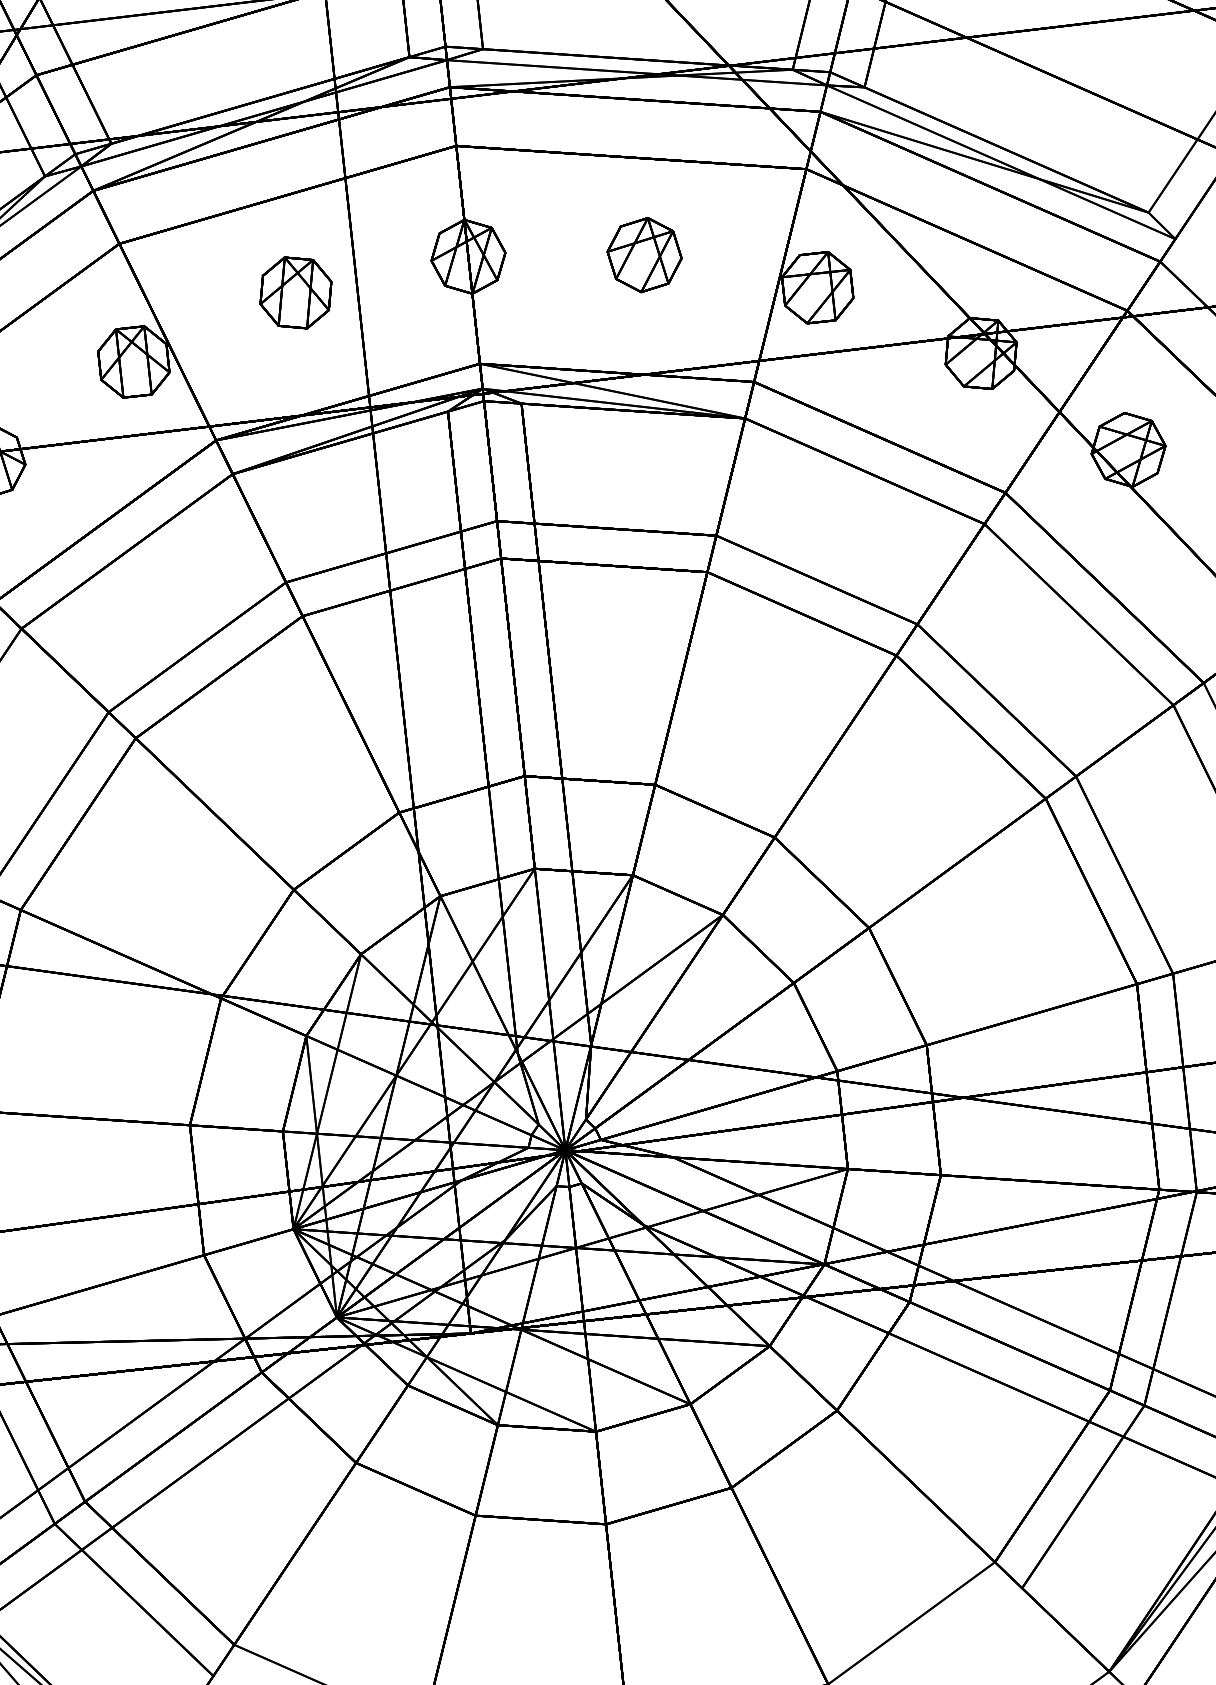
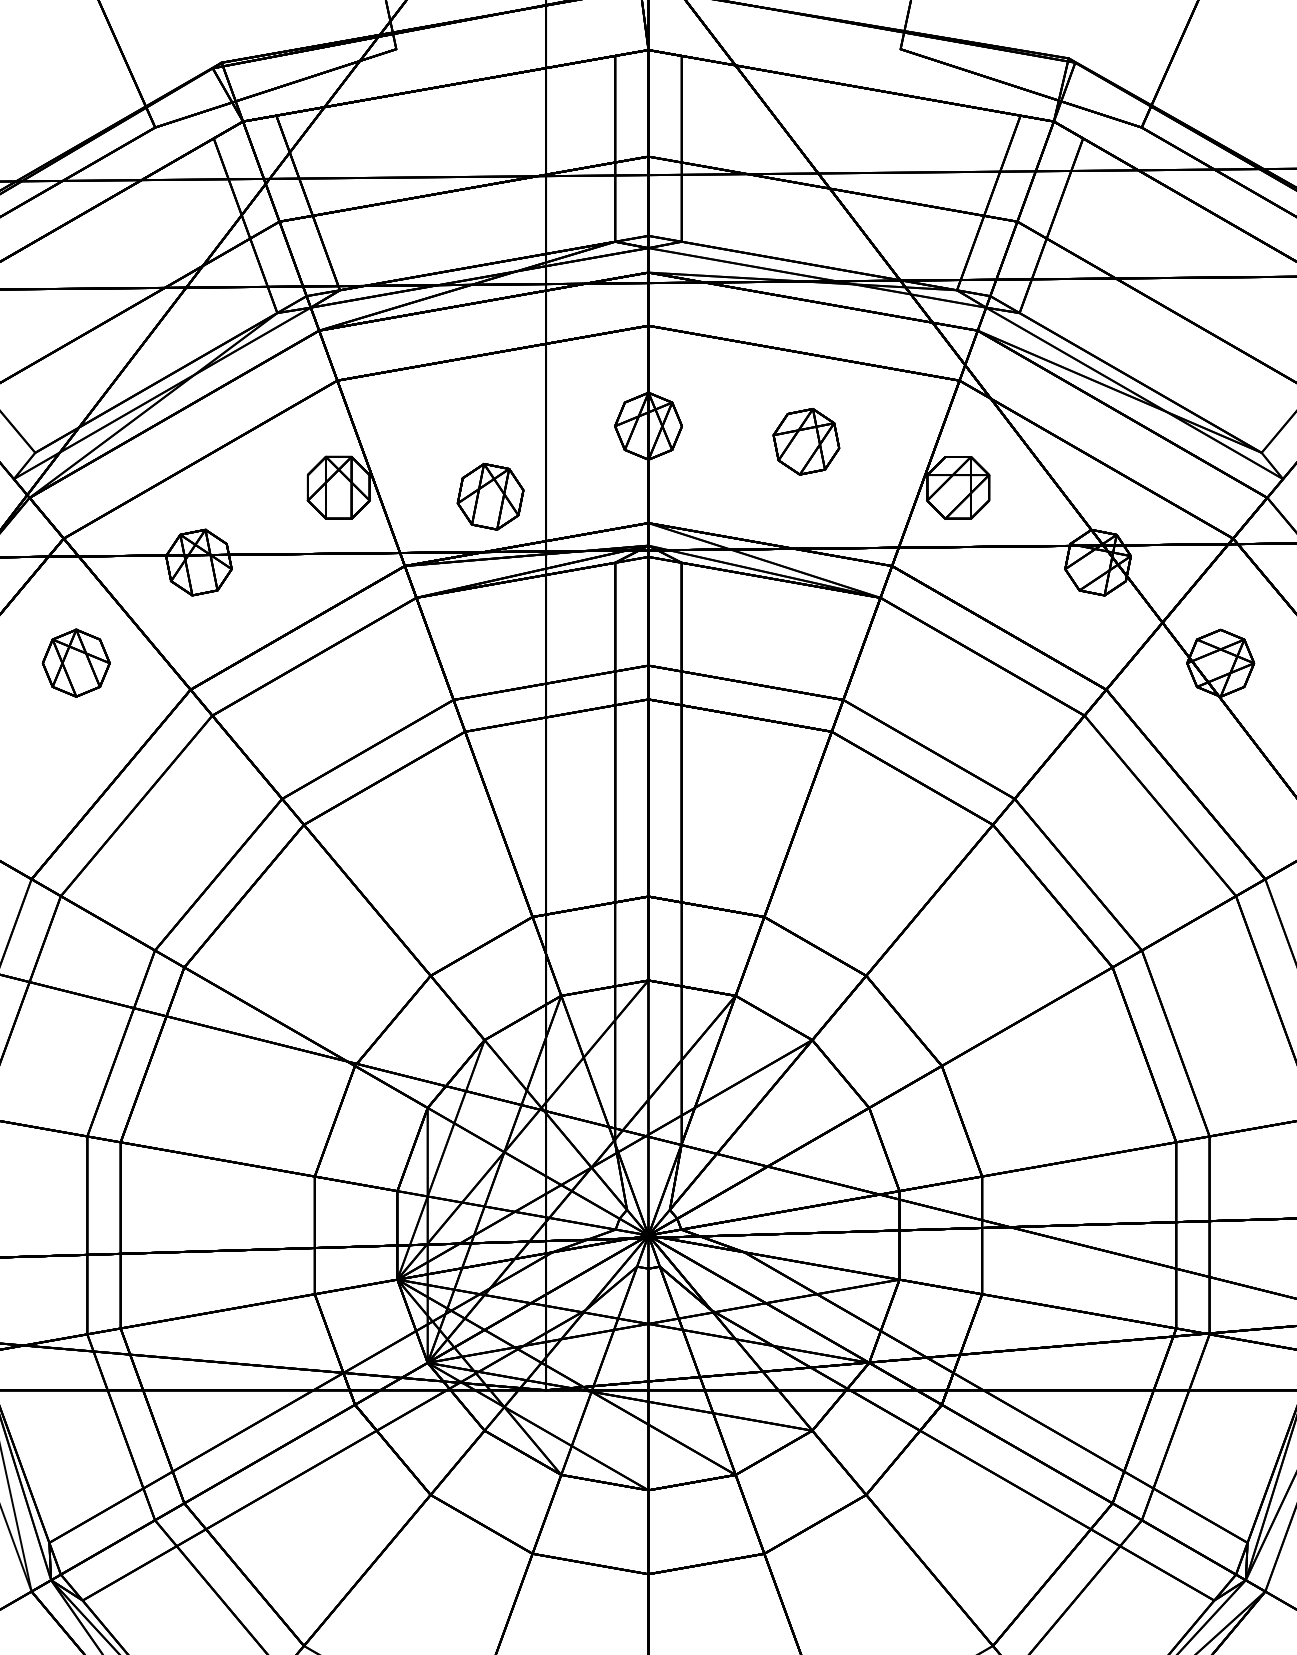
part: (295, 292) -> (490, 496), moved

